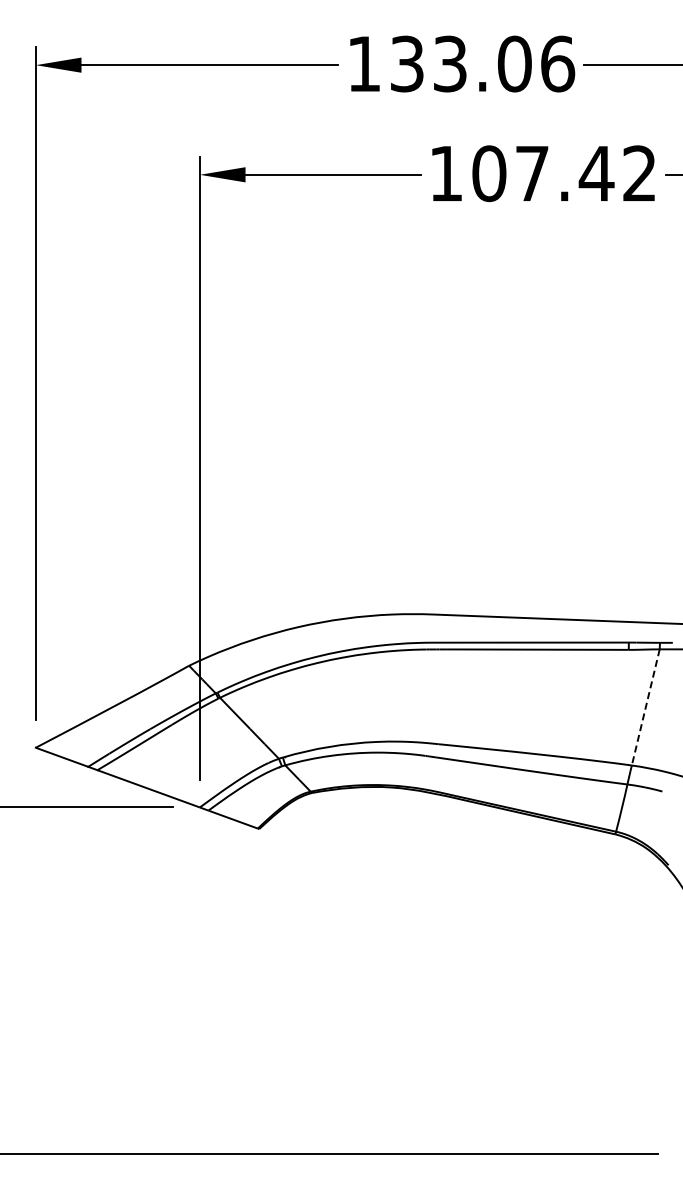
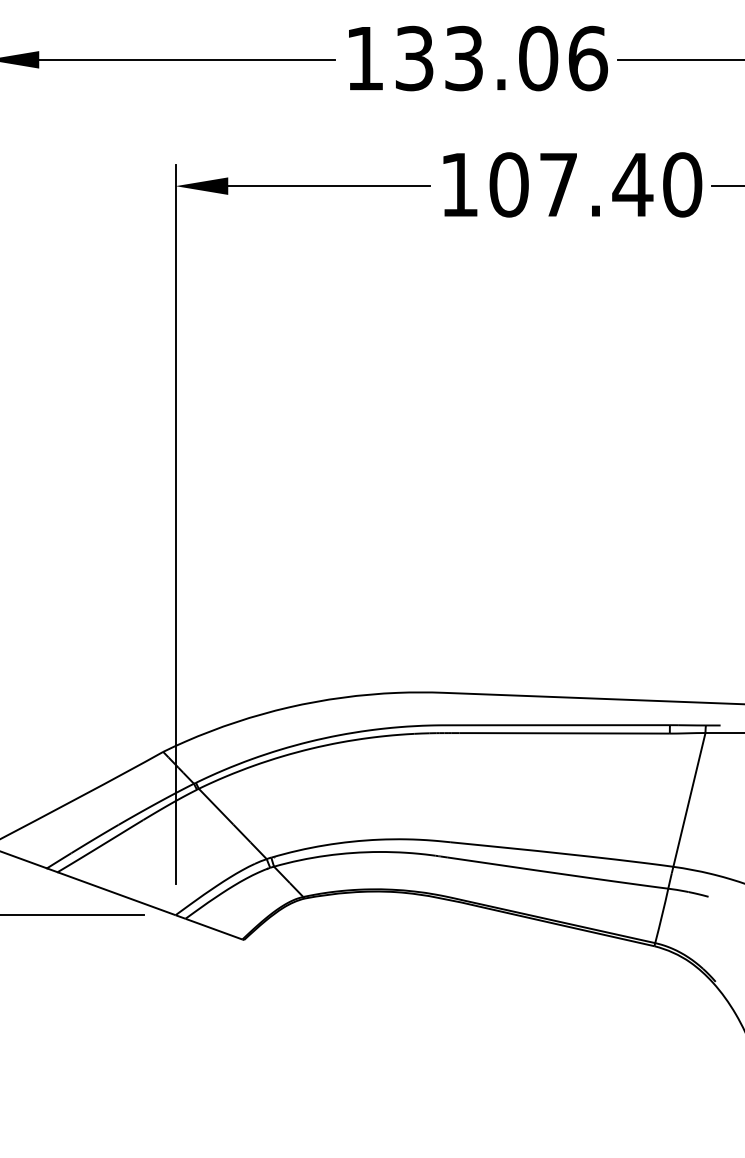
text: (639, 173) -> (682, 184), 107.42 -> 107.40
line: (645, 707) -> (689, 799), dashed -> solid

